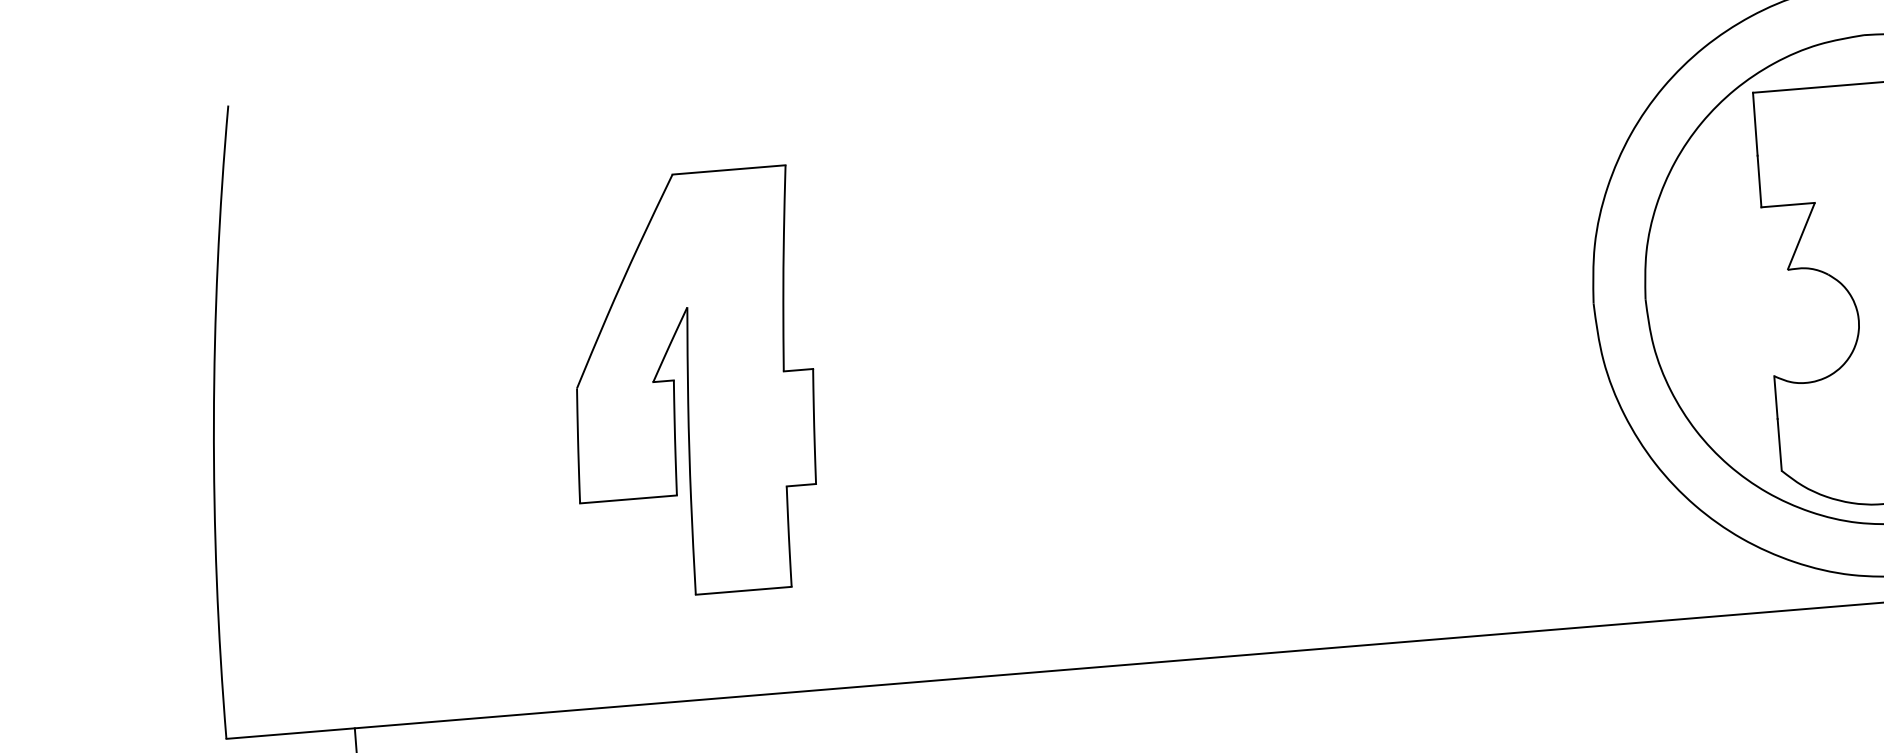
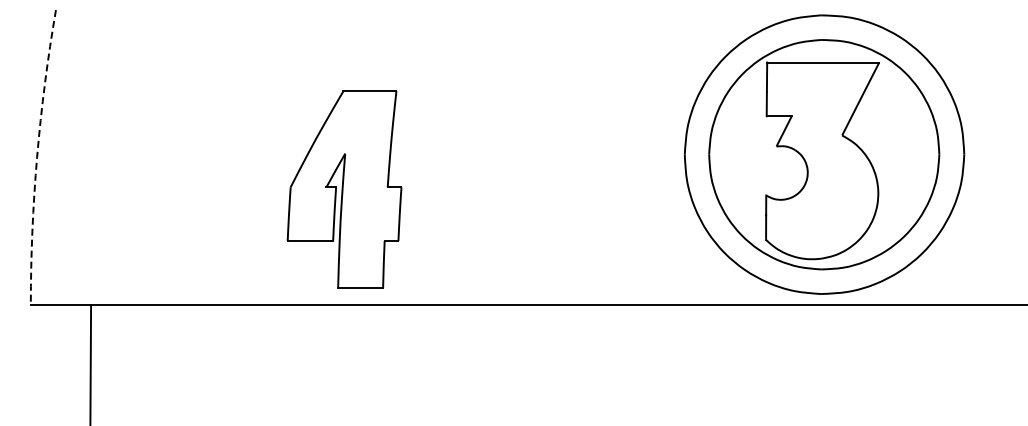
part: (692, 383) -> (344, 189), moved
arc: (214, 422) -> (37, 157), solid -> dashed

